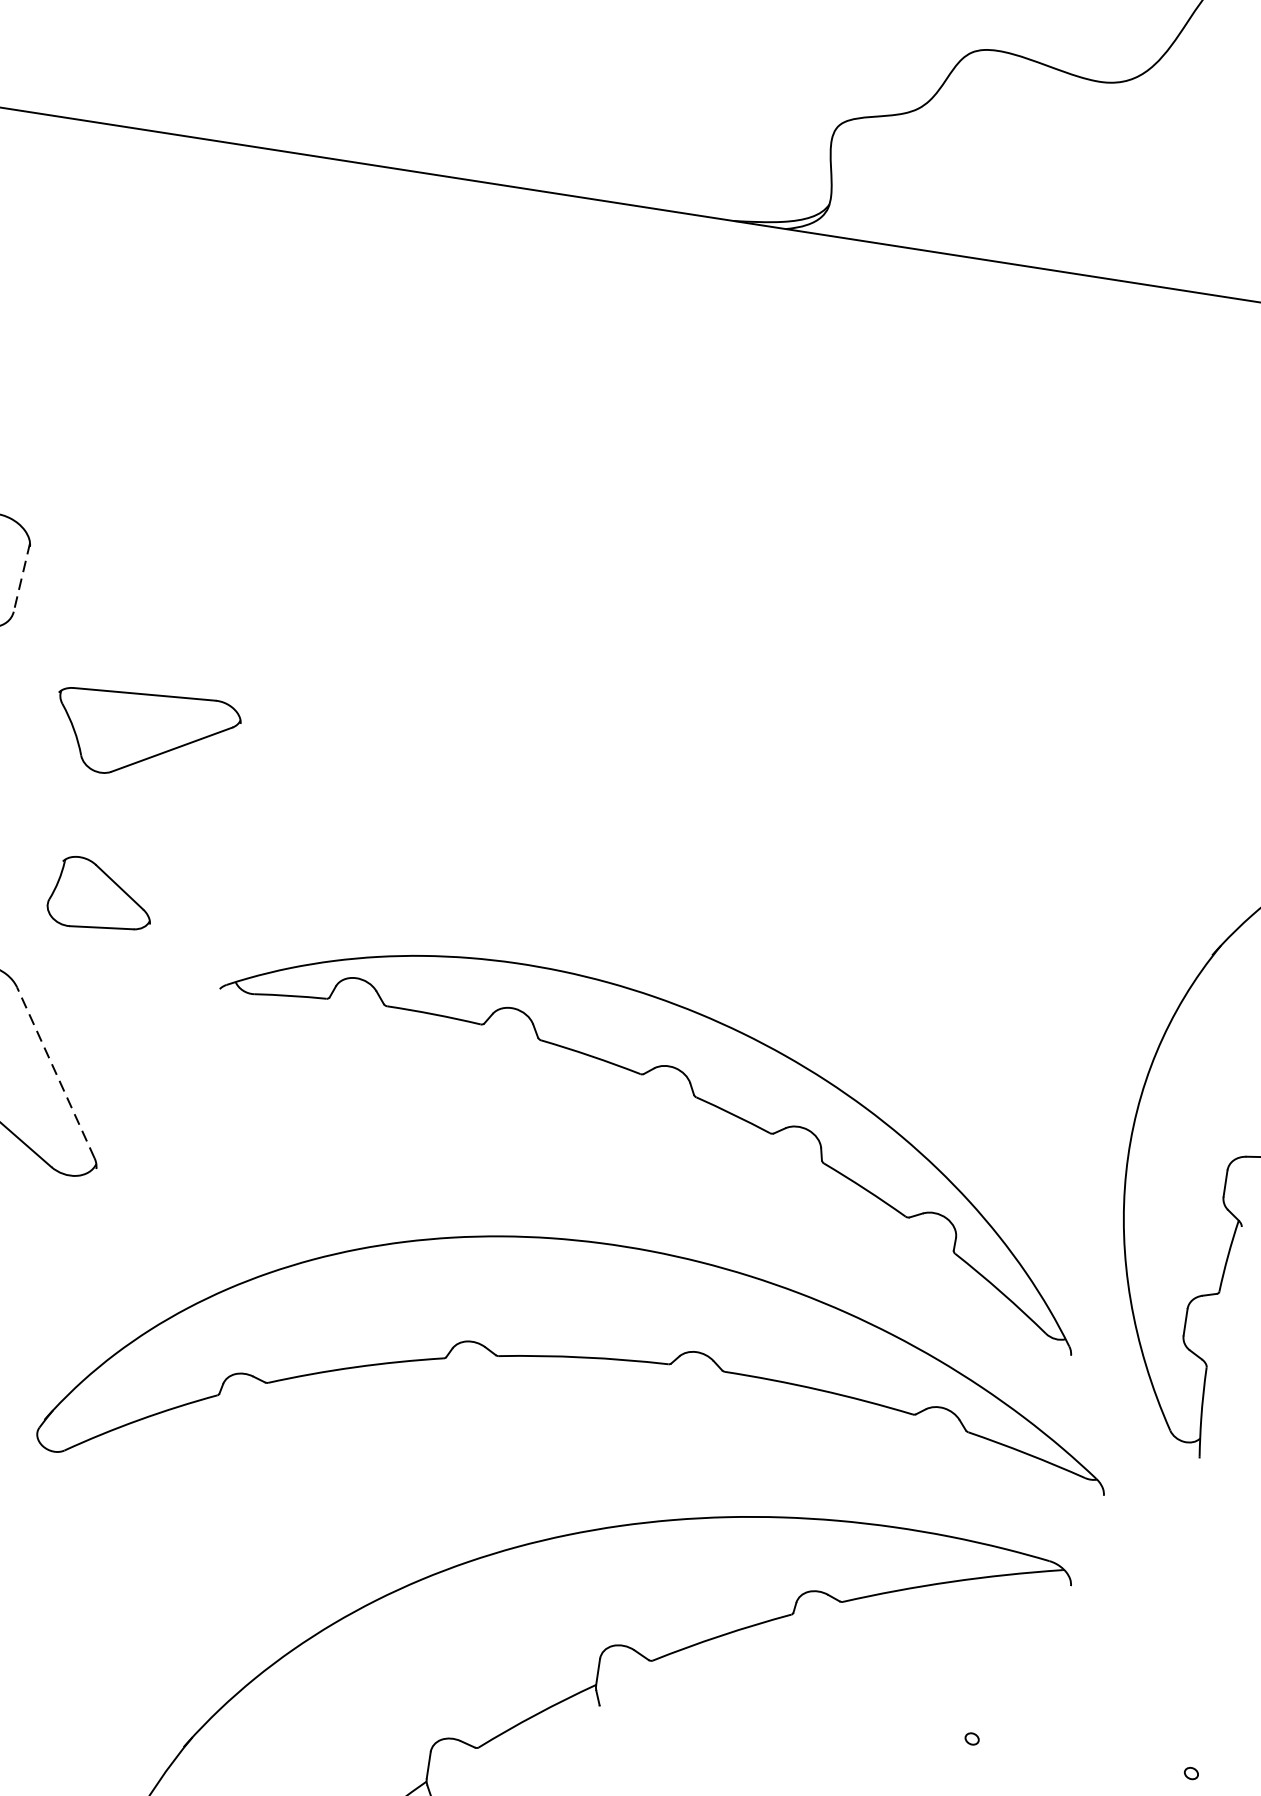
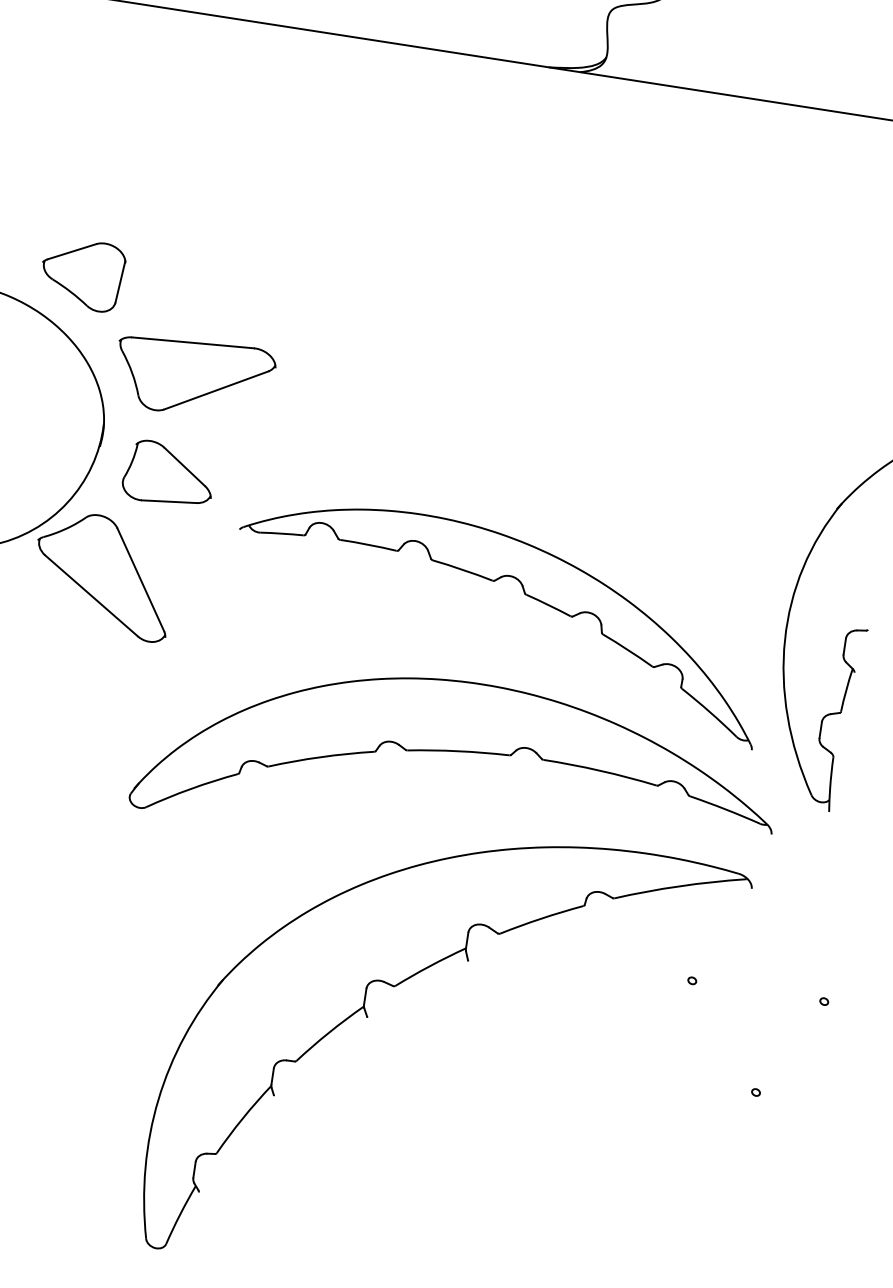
line: (22, 578) -> (120, 282), dashed -> solid
part: (149, 729) -> (197, 373), size x1.43
part: (98, 892) -> (166, 471), size x1.43
line: (55, 1072) -> (140, 579), dashed -> solid

